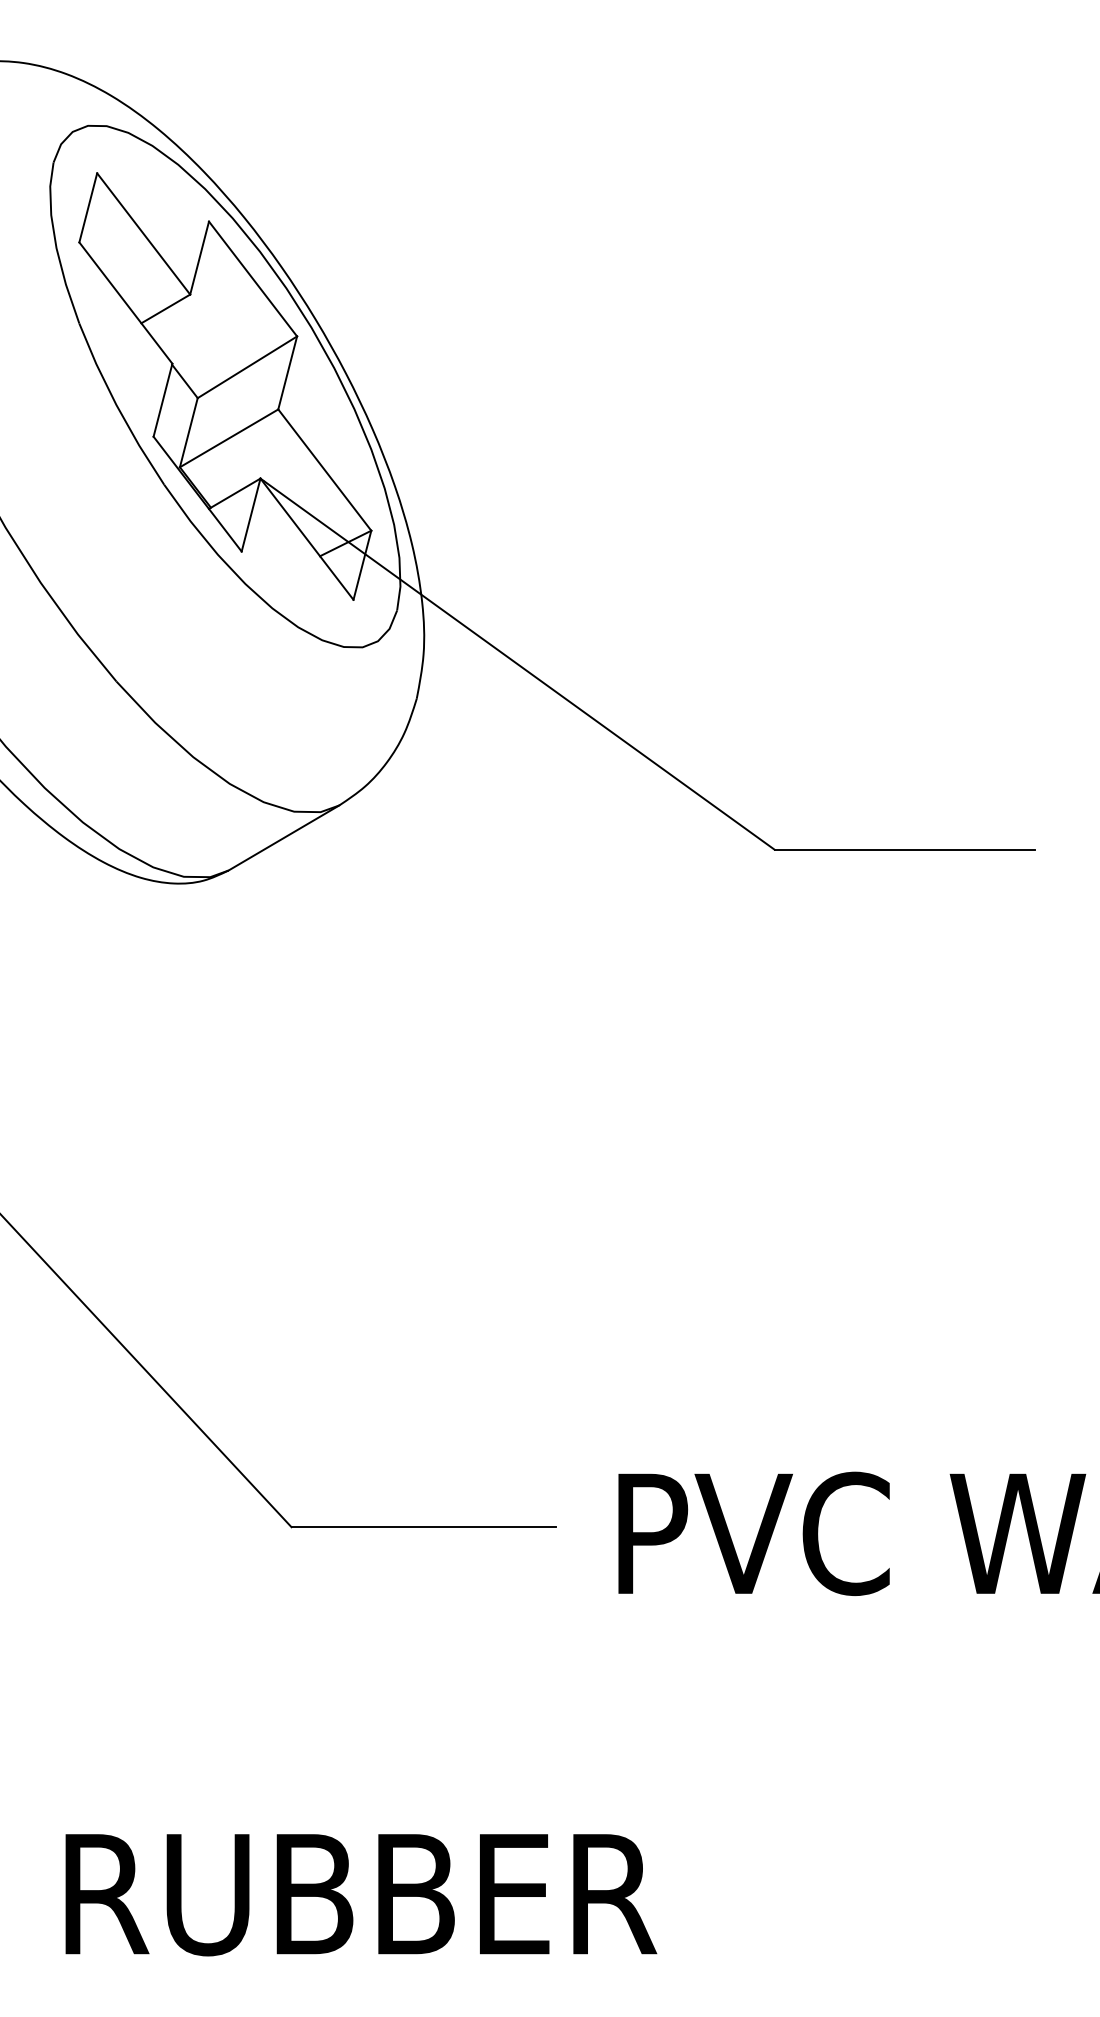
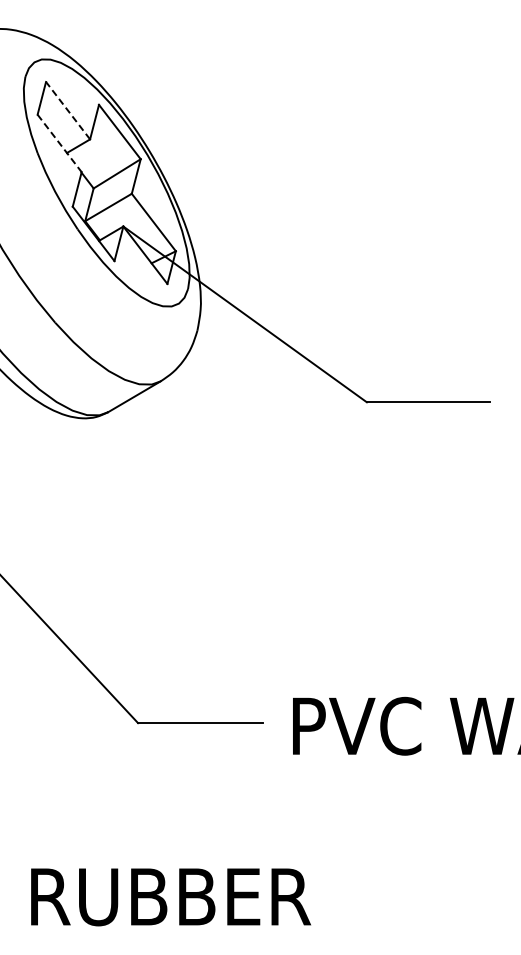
line: (142, 233) -> (67, 110), solid -> dashed
line: (125, 303) -> (59, 143), solid -> dashed

